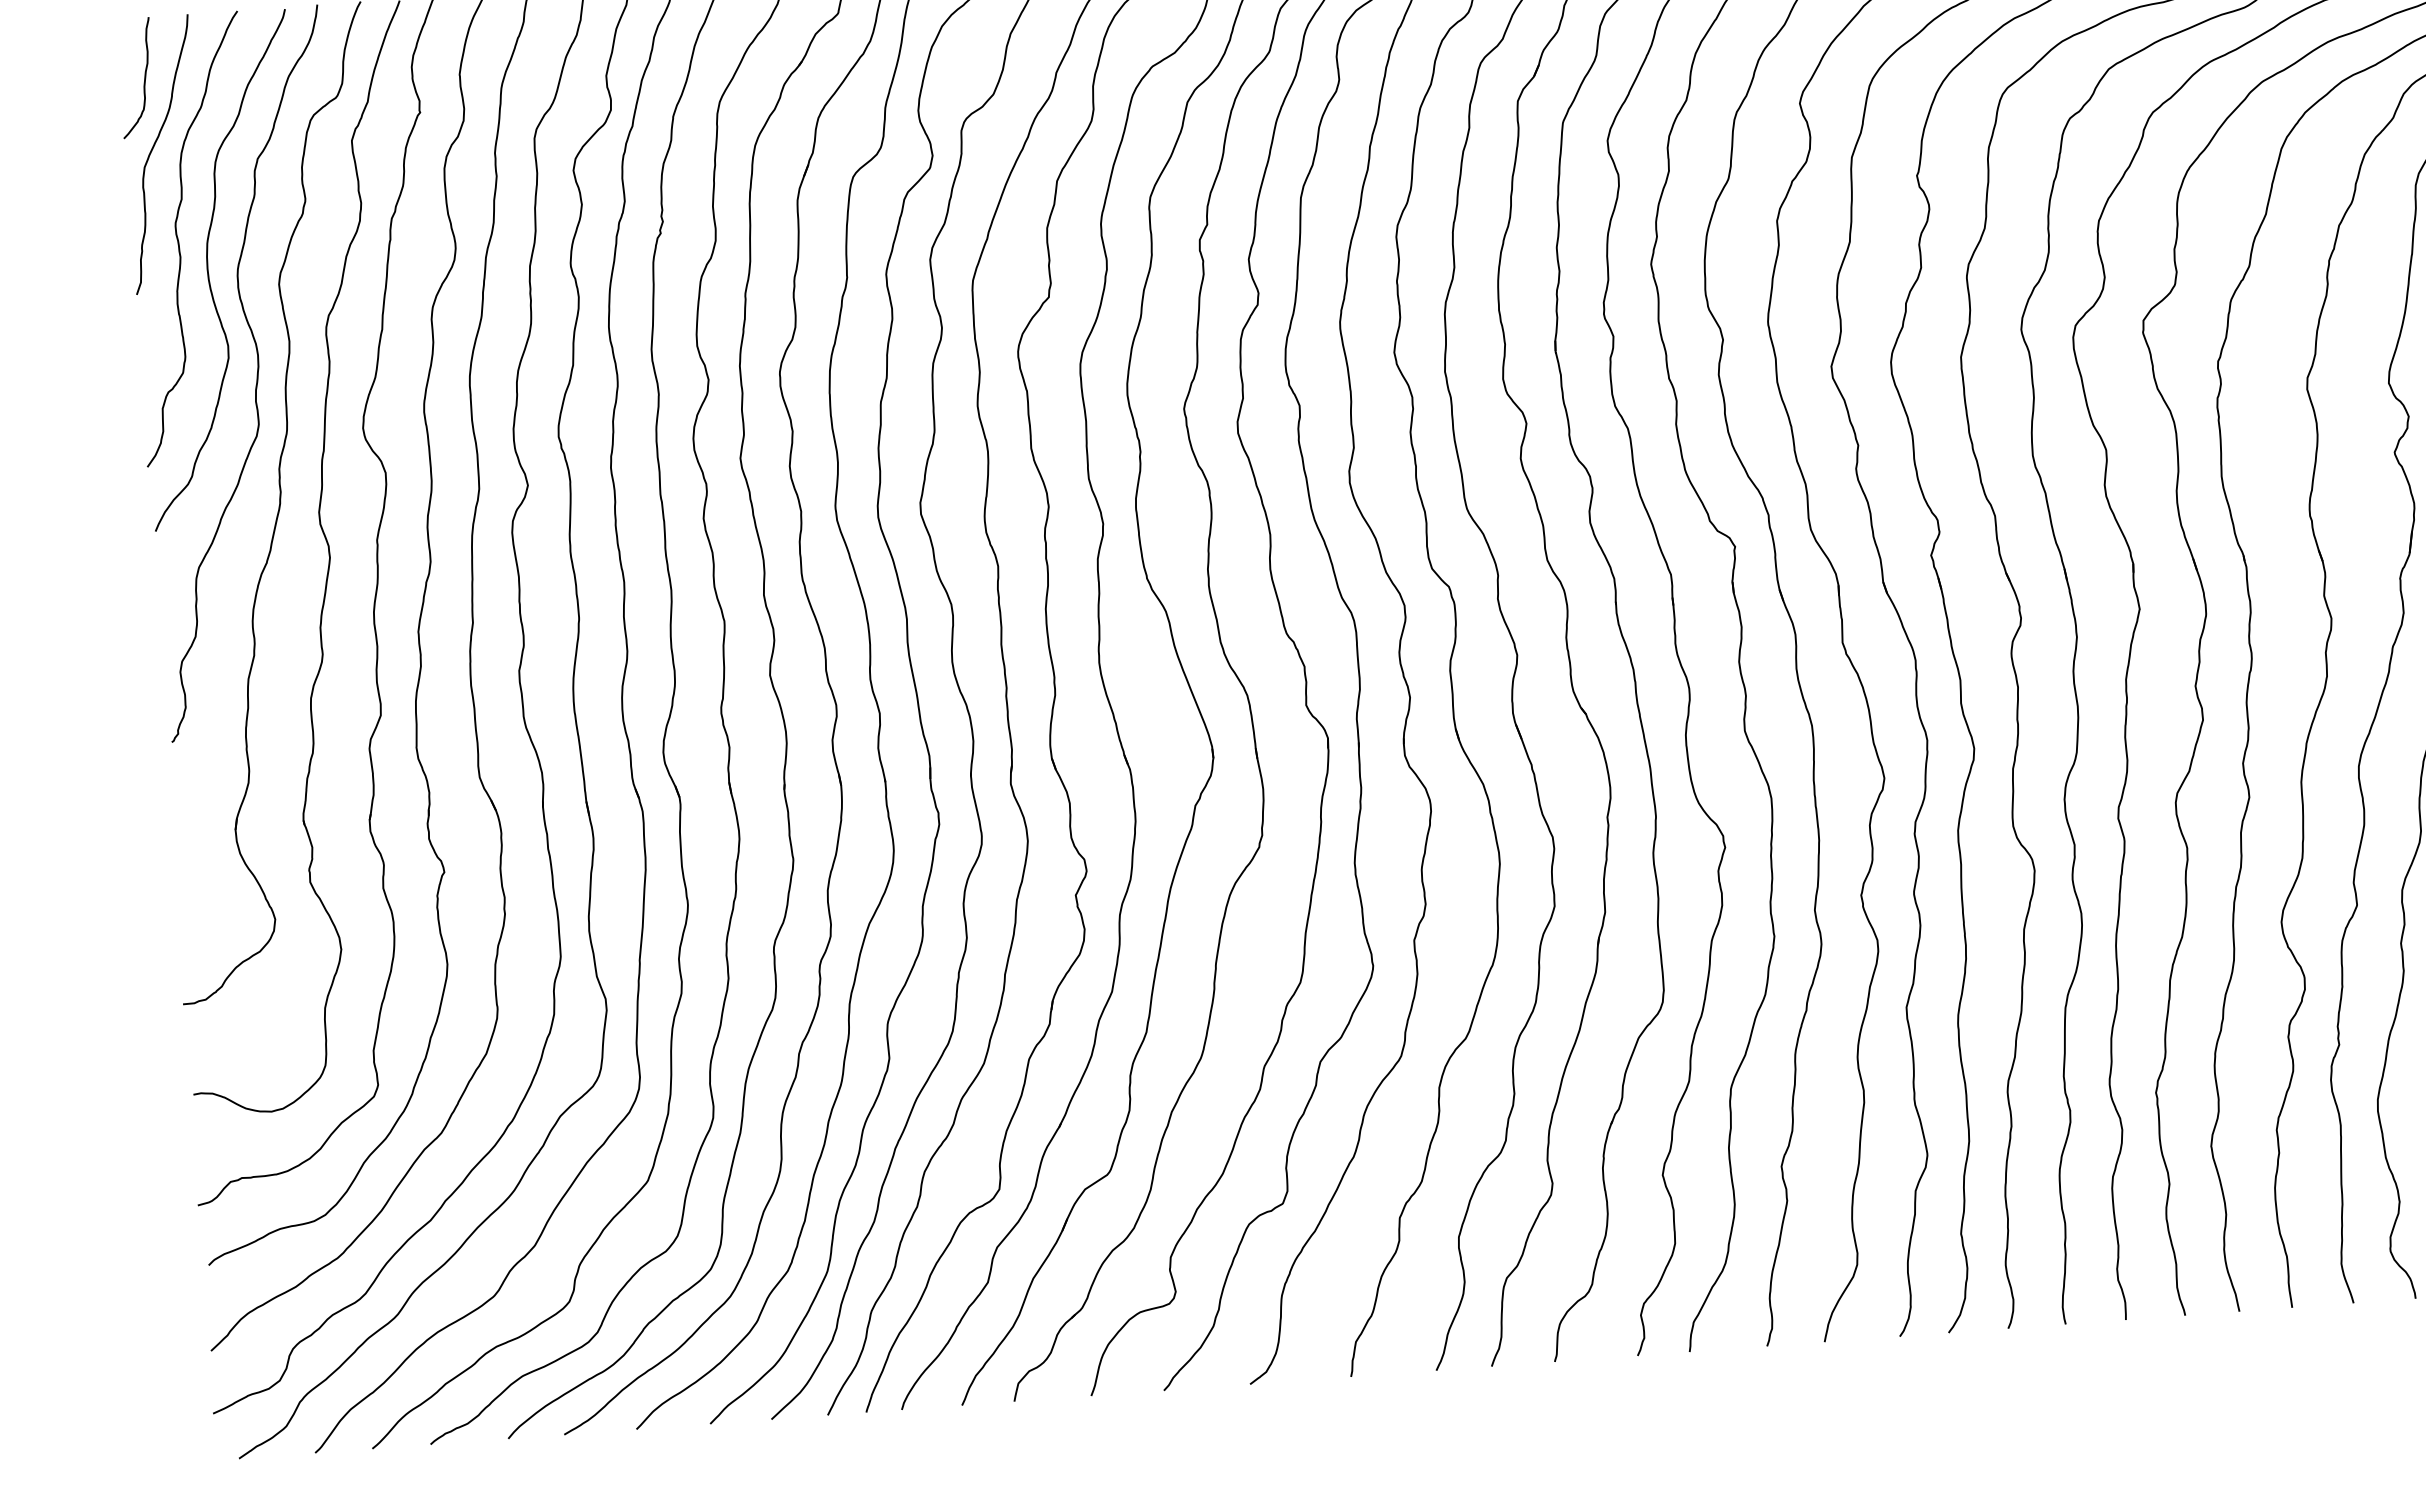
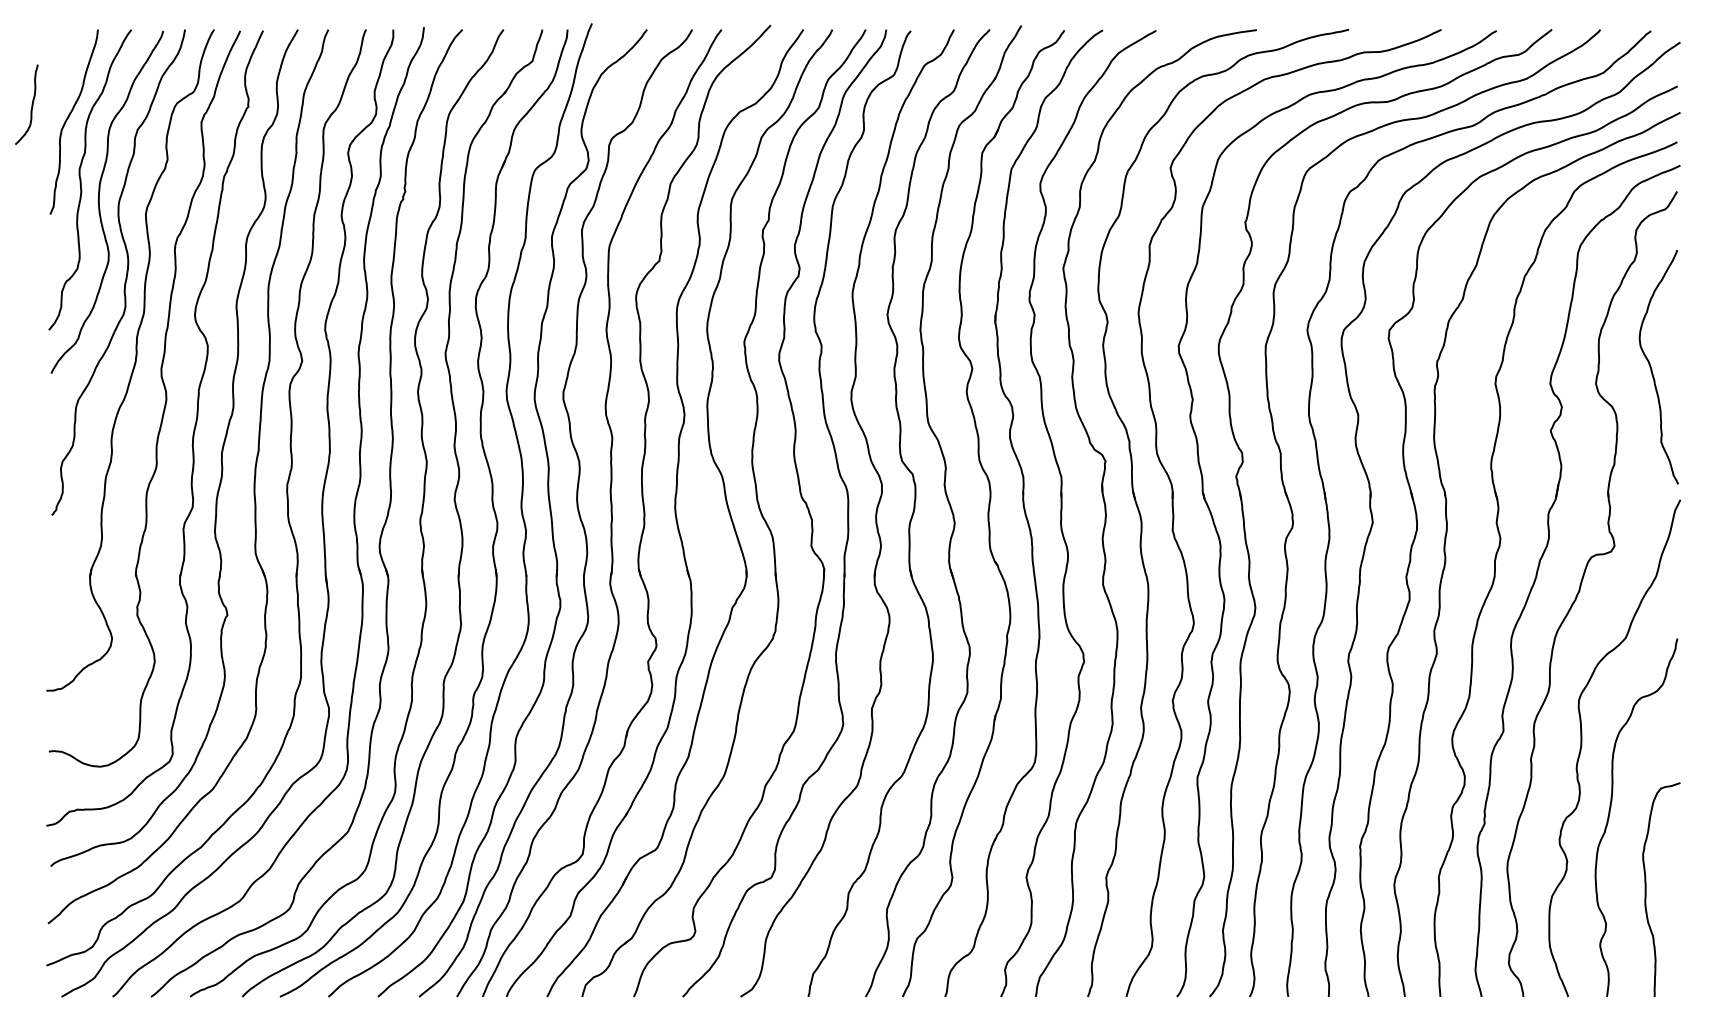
curve: (143, 77) -> (31, 104), moved

